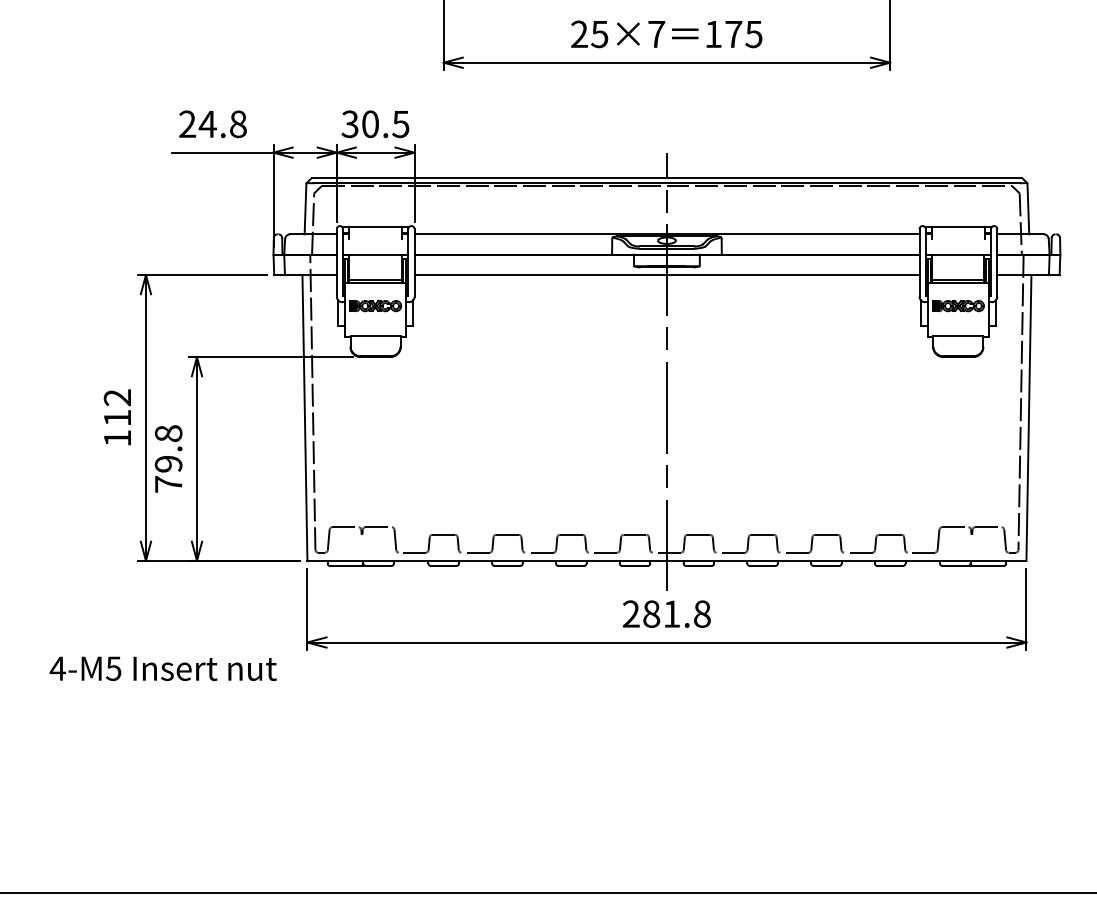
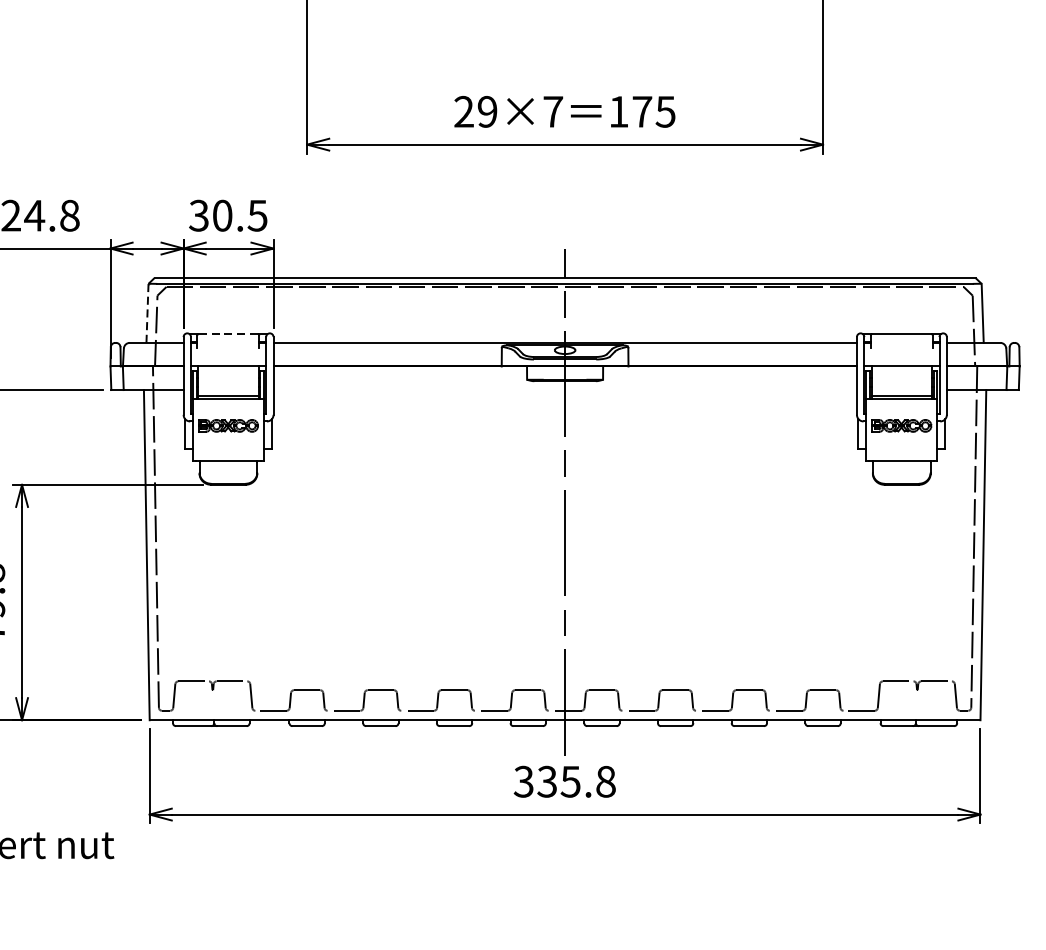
text: (599, 34) -> (487, 112), 25×7 -> 29×7
line: (305, 208) -> (147, 313), solid -> dashed
line: (375, 226) -> (228, 333), solid -> dashed
line: (666, 275) -> (564, 390), removed
text: (651, 613) -> (547, 781), 281.8 -> 335.8

